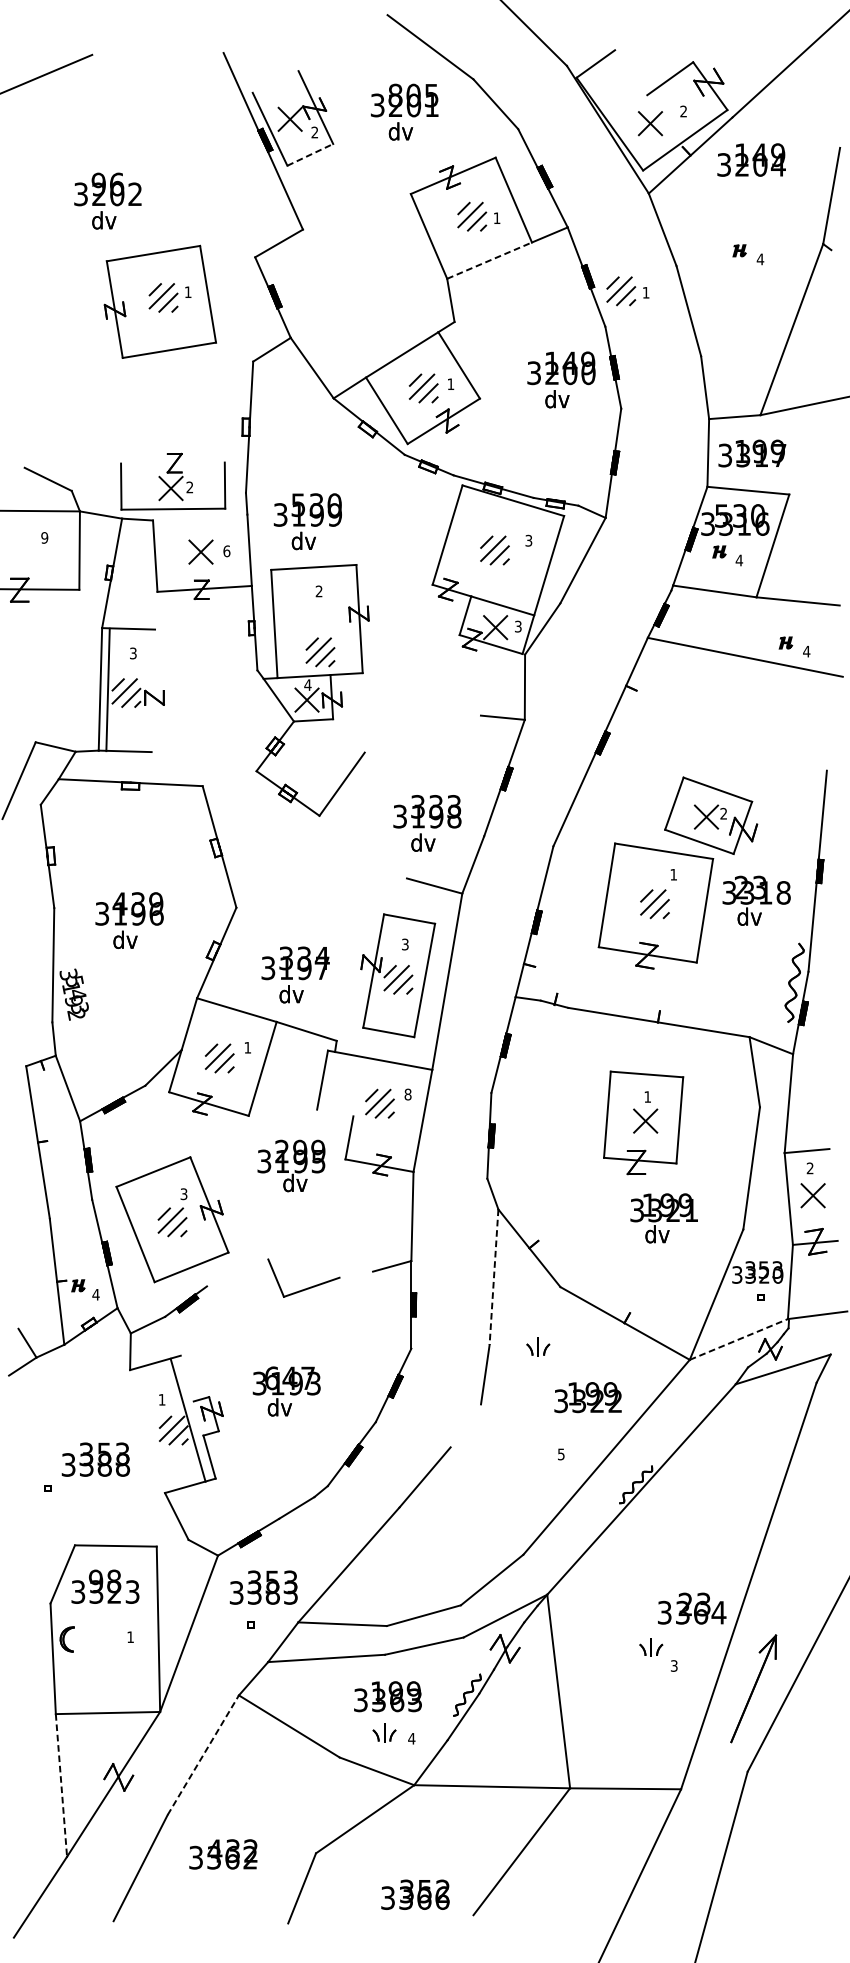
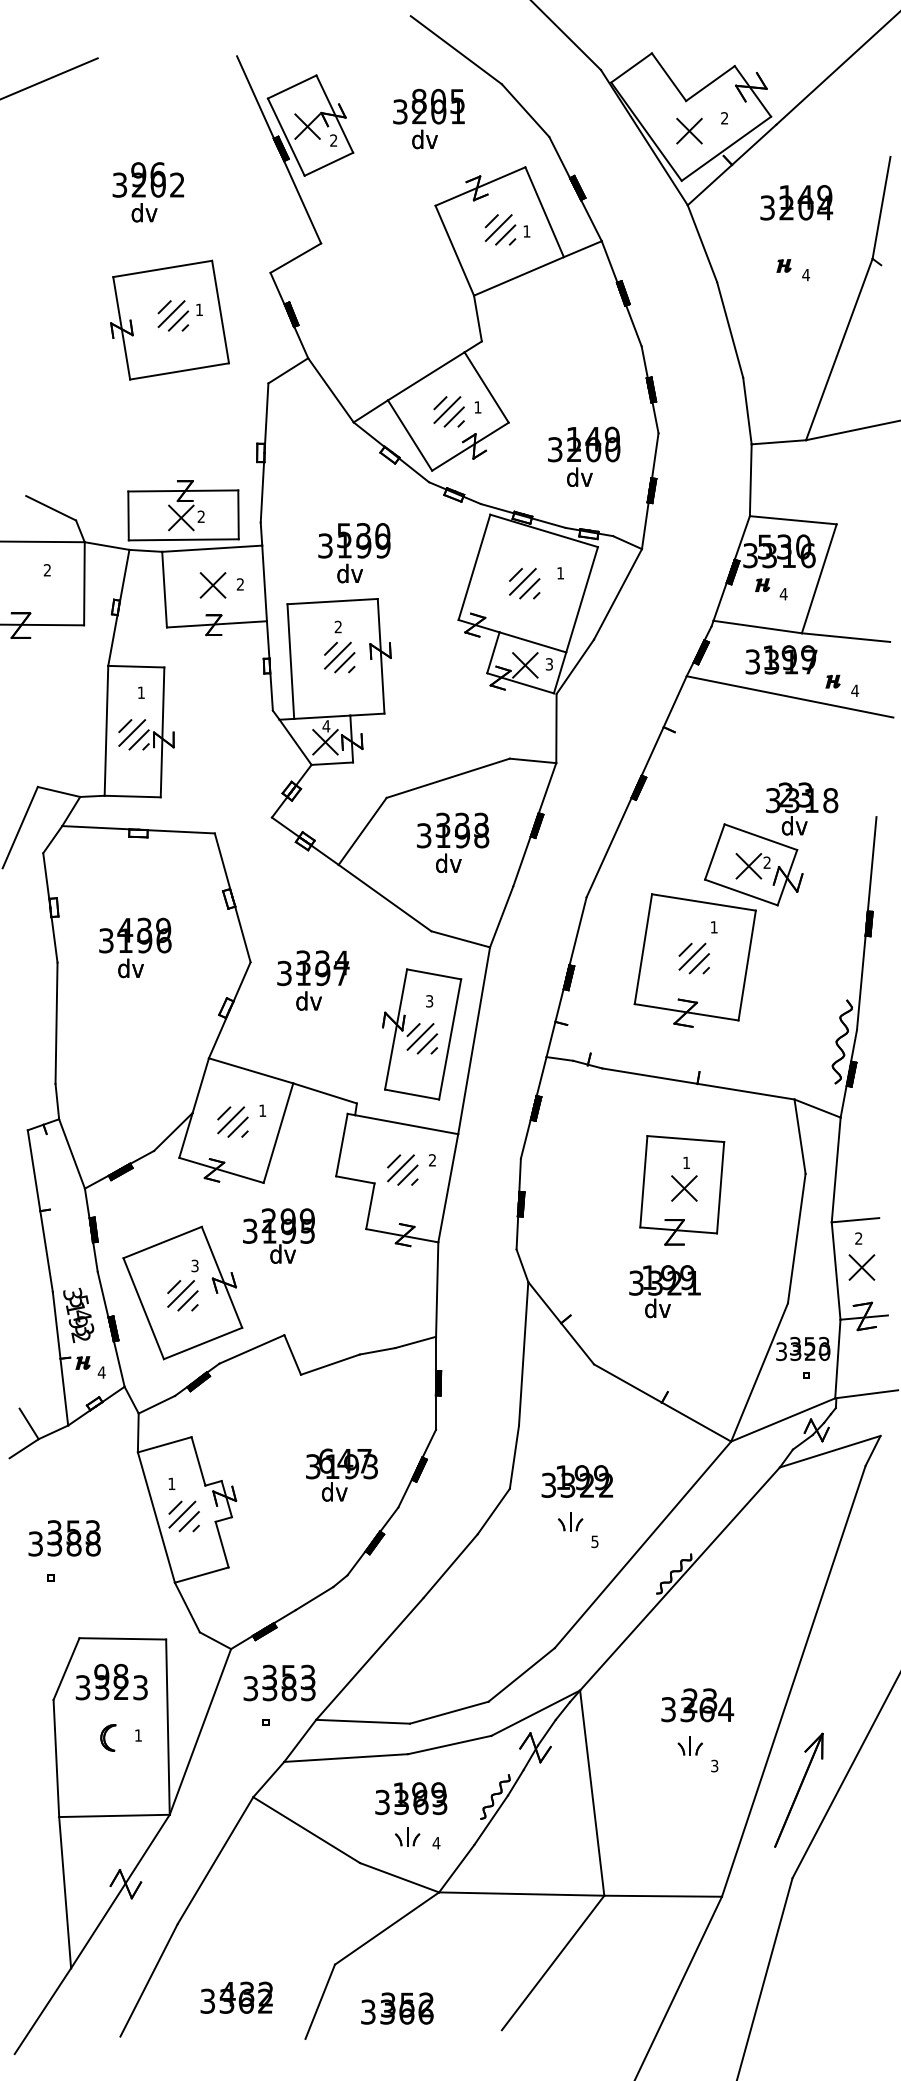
line: (630, 73) -> (668, 77), added
line: (274, 81) -> (291, 86), added
line: (309, 155) -> (328, 164), dashed -> solid
text: (751, 159) -> (796, 202), moved
text: (108, 201) -> (148, 192), moved
line: (489, 260) -> (518, 276), dashed -> solid
part: (627, 290) -> (665, 308), removed
text: (561, 379) -> (584, 456), moved
text: (752, 453) -> (781, 659), moved
line: (173, 462) -> (183, 490), added
line: (200, 517) -> (212, 548), added
text: (308, 522) -> (354, 553), moved
text: (44, 538) -> (47, 570), 9 -> 2
text: (528, 540) -> (560, 573), 3 -> 1
text: (226, 551) -> (240, 584), 6 -> 2
part: (320, 652) -> (339, 657), moved
text: (132, 653) -> (140, 692), 3 -> 1
line: (108, 689) -> (162, 732), moved
line: (422, 733) -> (447, 777), added
text: (427, 823) -> (453, 842), moved
line: (362, 846) -> (384, 897), added
text: (757, 900) -> (802, 808), moved
text: (129, 920) -> (135, 947), moved
text: (295, 974) -> (313, 980), moved
text: (74, 994) -> (78, 1315), moved
text: (408, 1094) -> (432, 1160), 8 -> 2
line: (335, 1112) -> (355, 1179), added
text: (291, 1165) -> (278, 1235), moved
text: (663, 1218) -> (664, 1291), moved
line: (237, 1273) -> (251, 1349), added
line: (356, 1274) -> (377, 1351), added
line: (493, 1276) -> (523, 1353), dashed -> solid
line: (739, 1339) -> (783, 1419), dashed -> solid
part: (538, 1346) -> (570, 1521), moved
line: (187, 1378) -> (198, 1461), added
text: (286, 1390) -> (341, 1474), moved
text: (587, 1397) -> (576, 1481), moved
line: (187, 1420) -> (155, 1517), moved
line: (465, 1425) -> (493, 1511), added
text: (95, 1459) -> (64, 1538), moved
text: (691, 1608) -> (697, 1705), moved
part: (67, 1639) -> (108, 1737), moved
line: (203, 1755) -> (215, 1860), dashed -> solid
line: (61, 1785) -> (65, 1892), dashed -> solid
text: (223, 1854) -> (236, 1997), moved
text: (415, 1894) -> (397, 2008), moved

